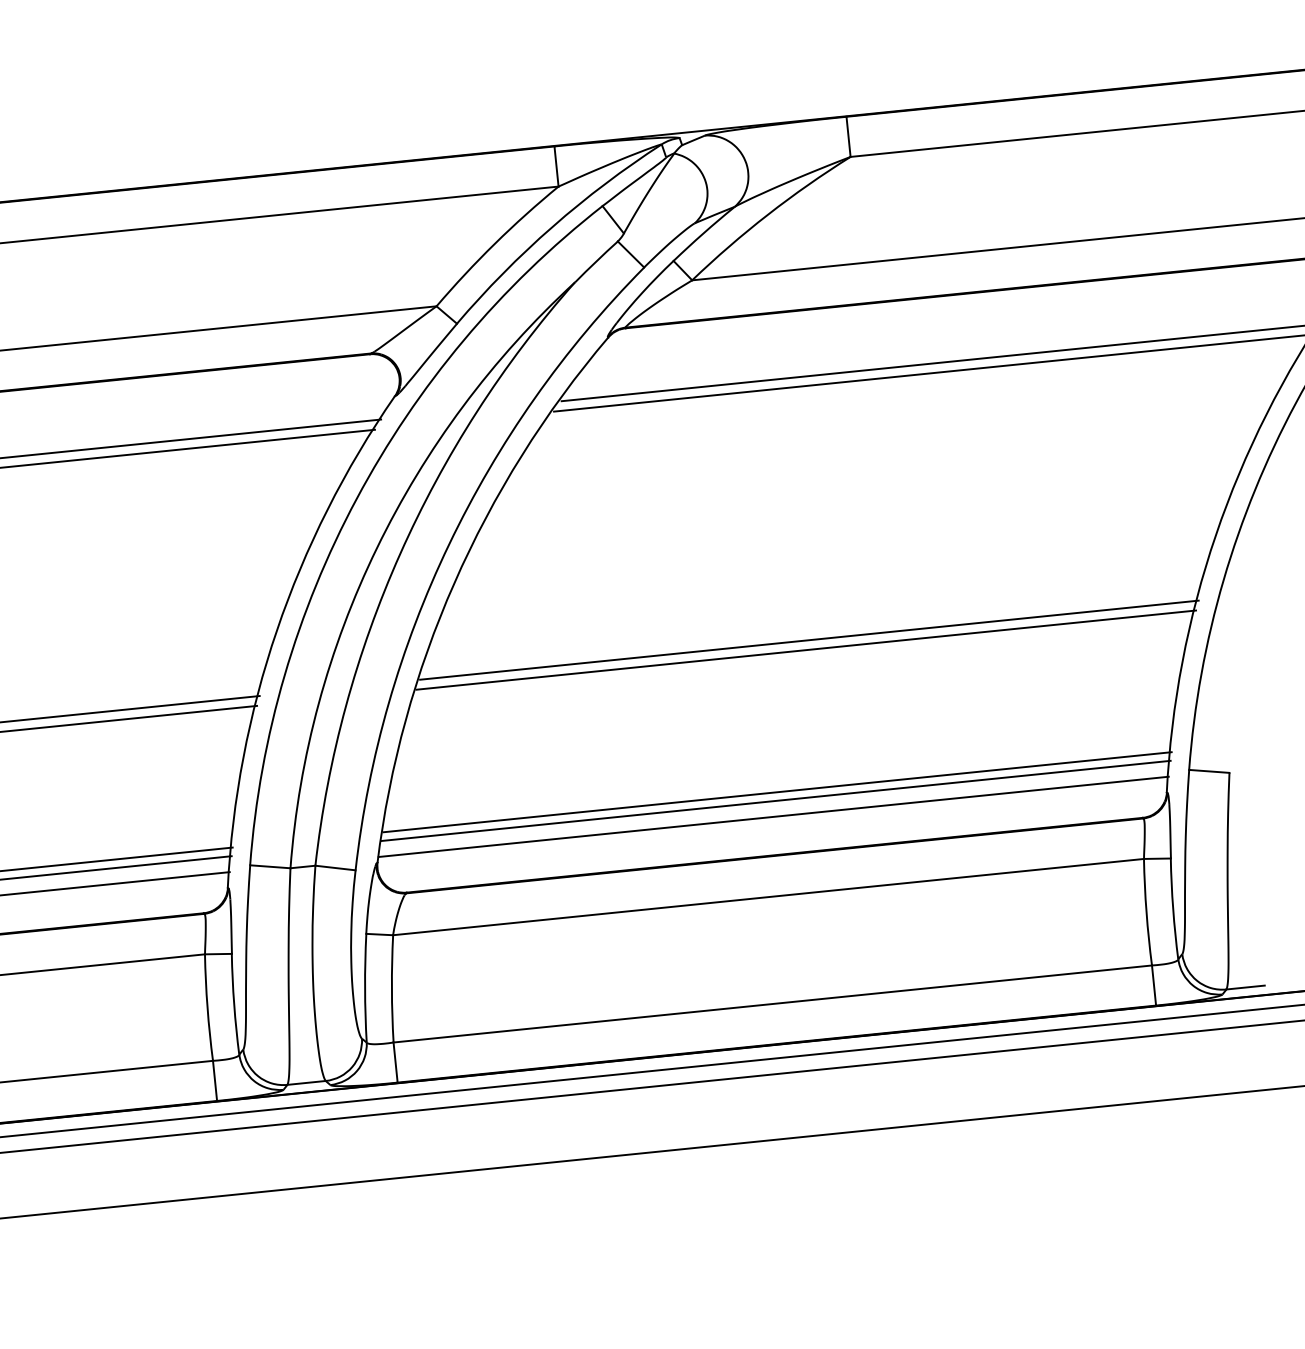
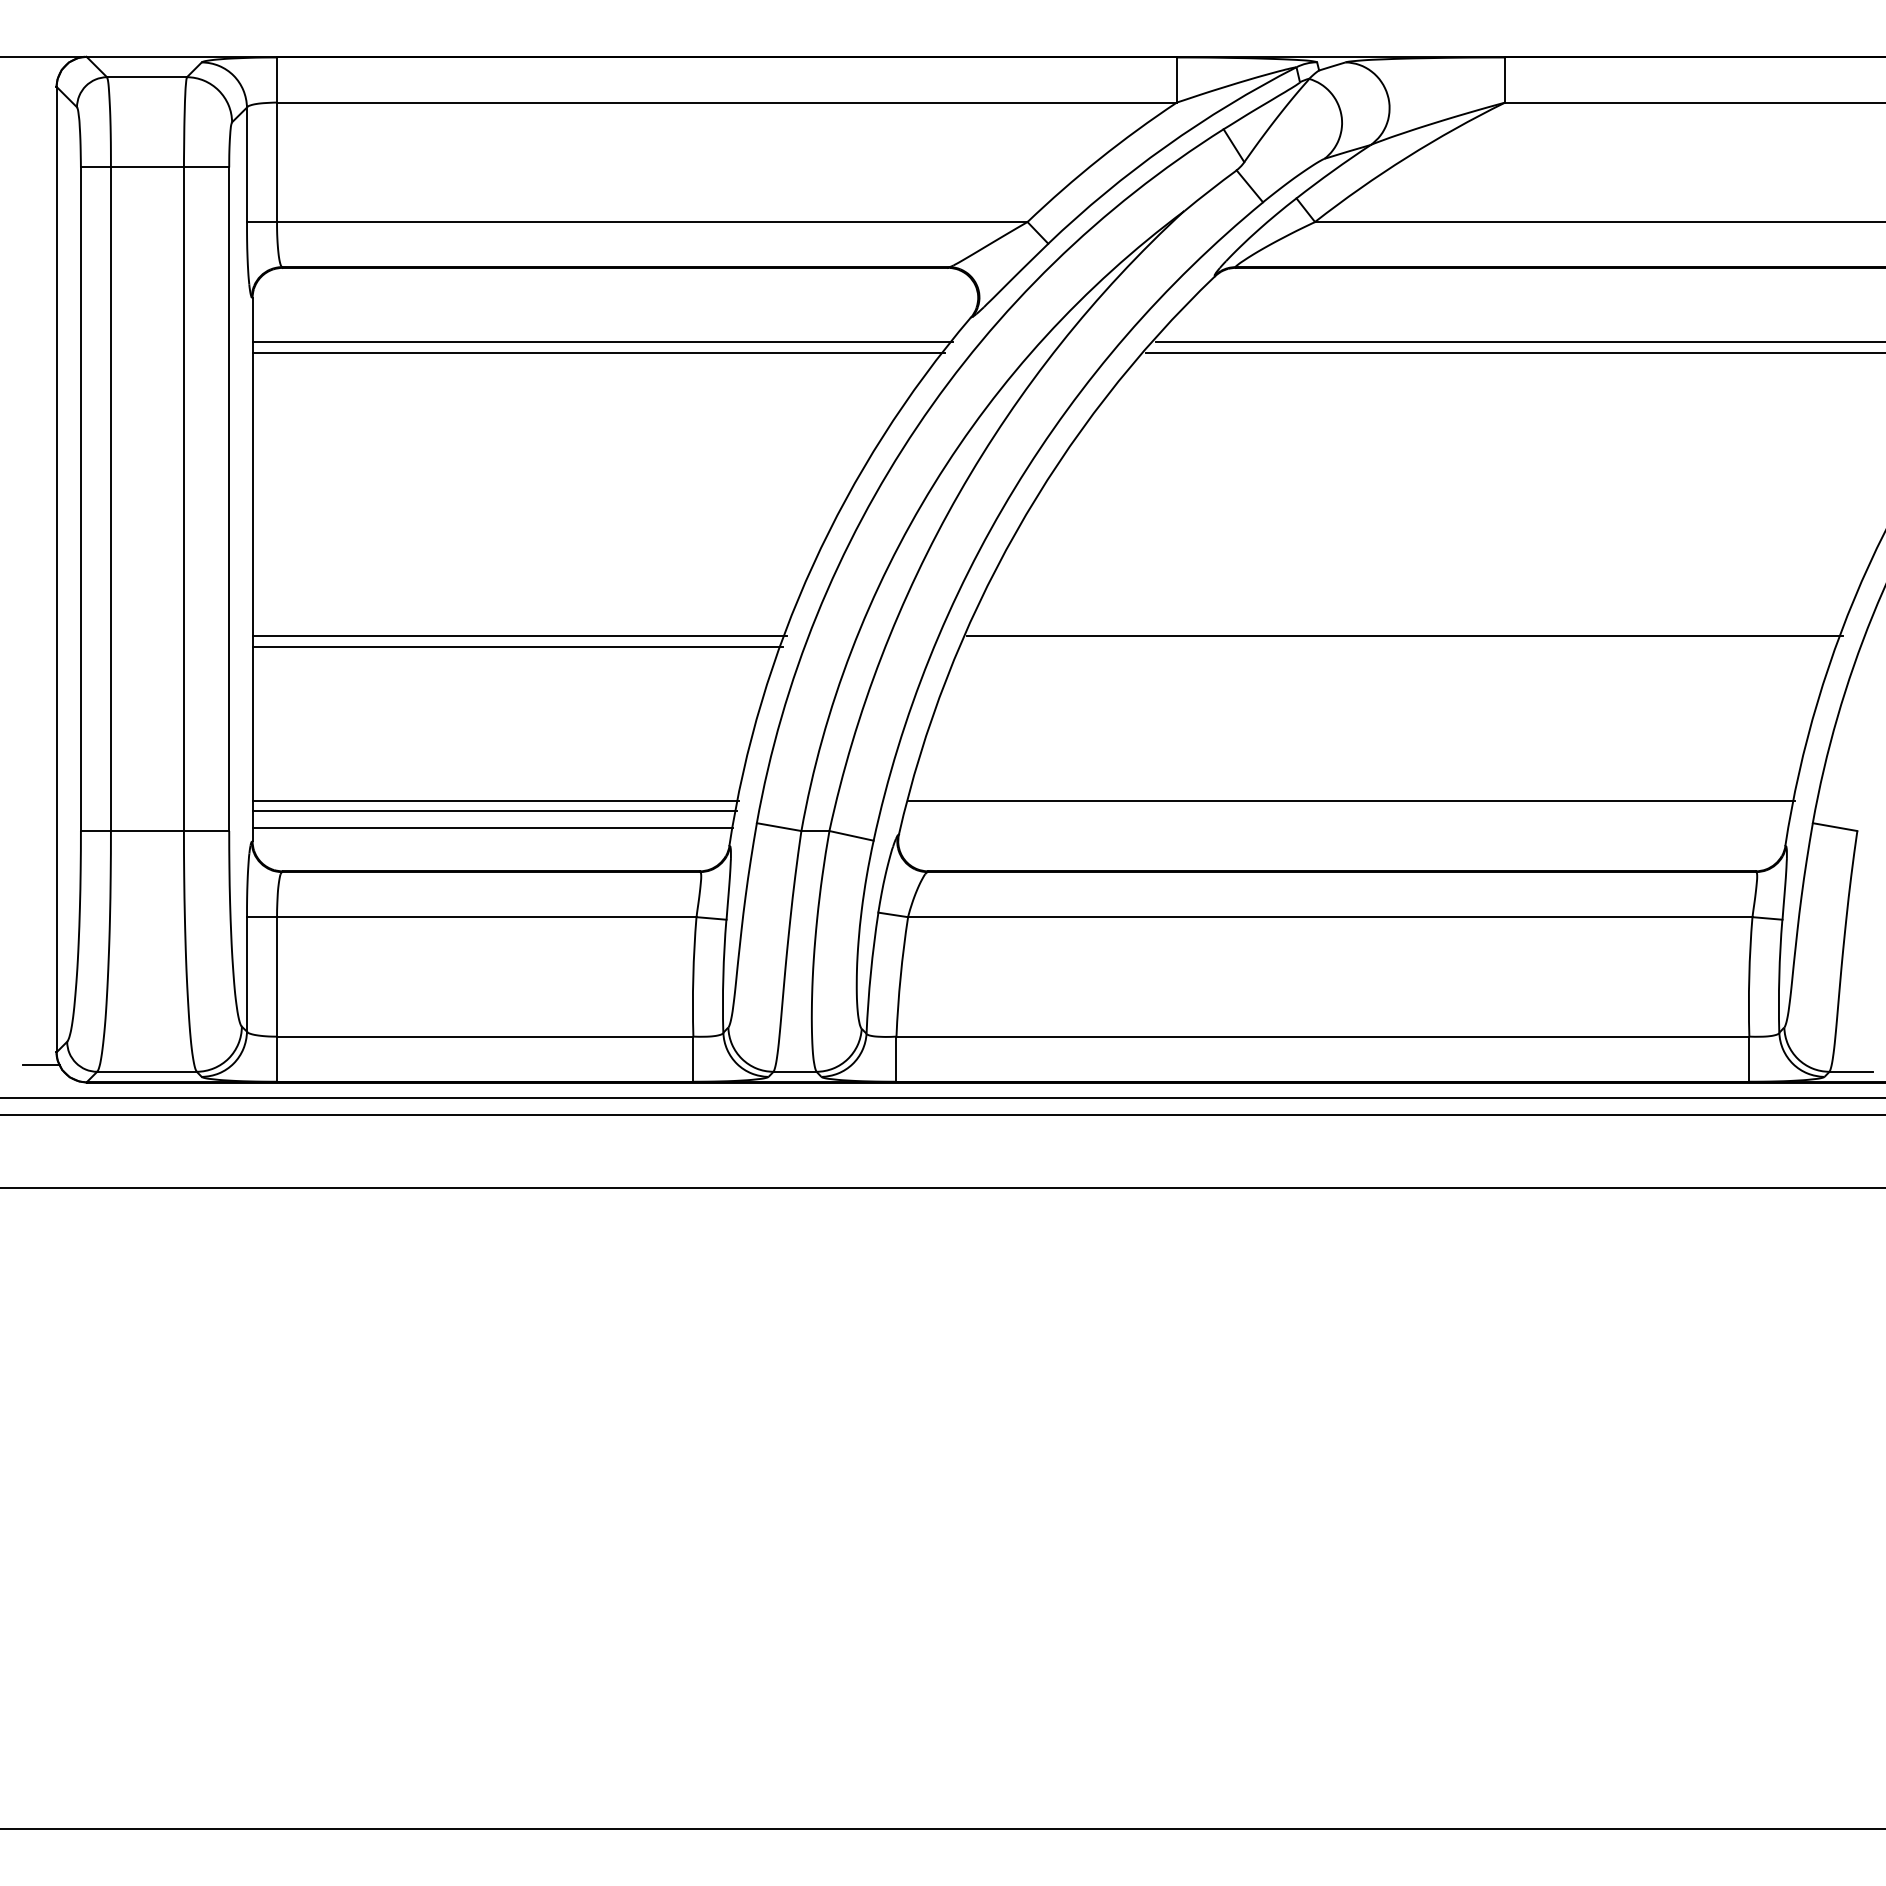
line: (805, 650) -> (1399, 646), removed
line: (776, 800) -> (1349, 810), removed
line: (773, 816) -> (1344, 828), removed

